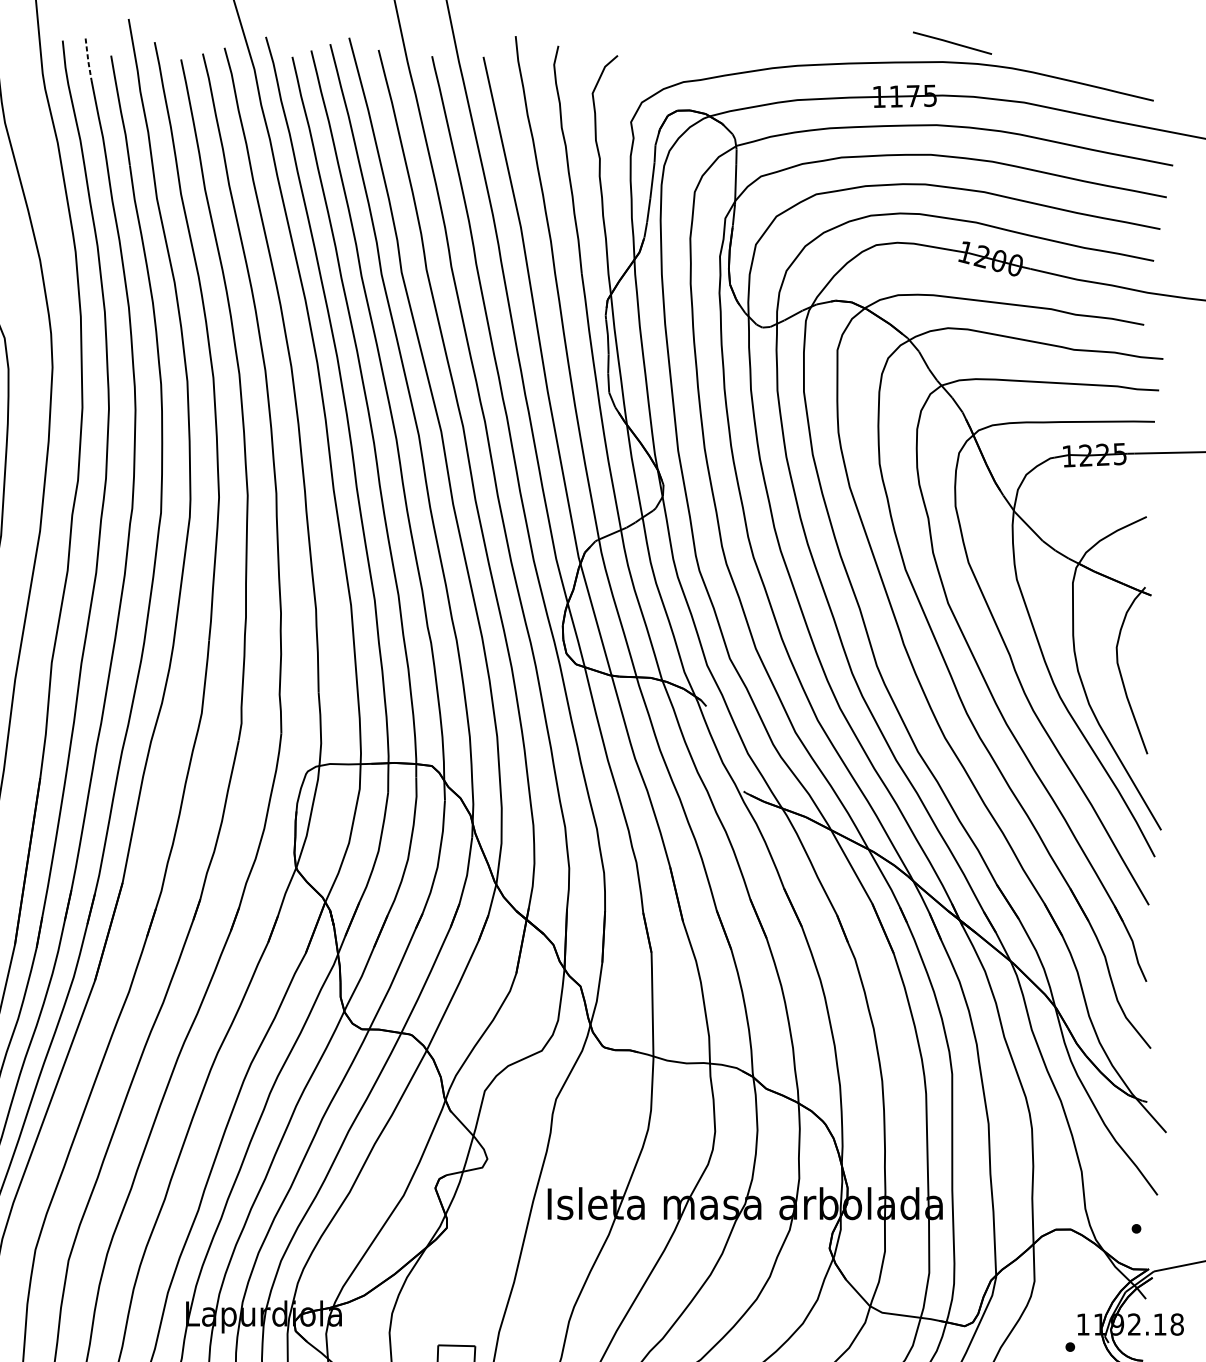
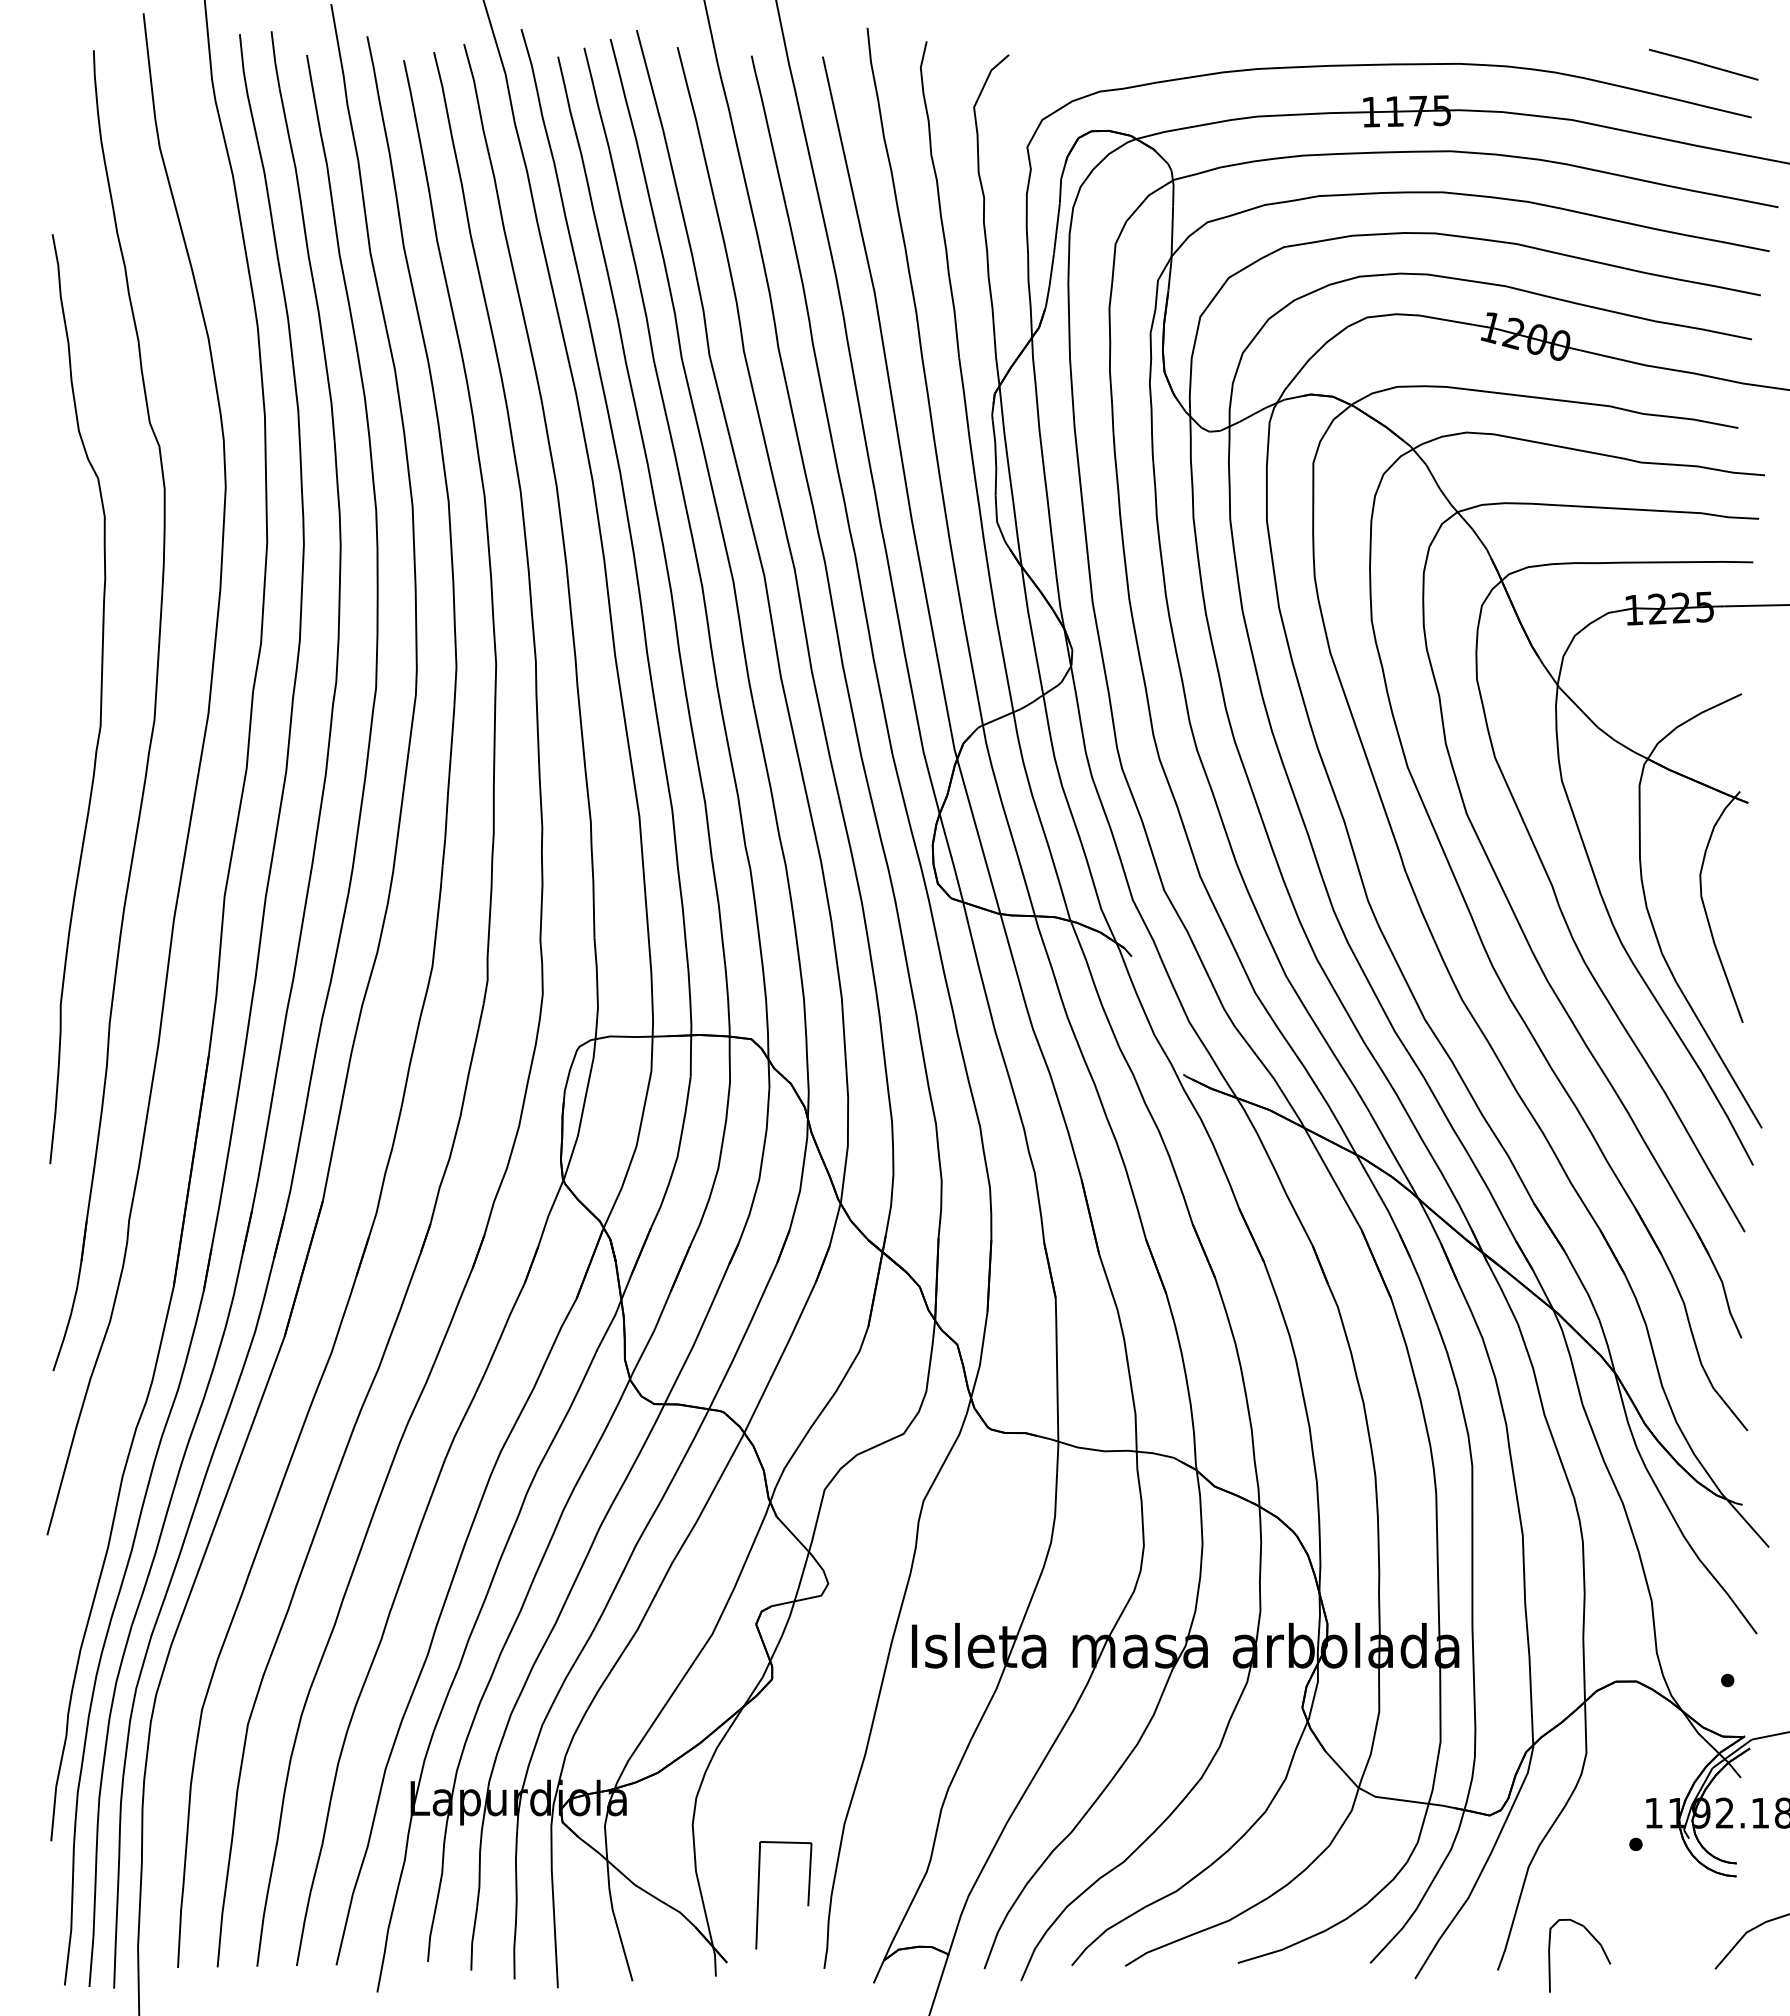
line: (952, 43) -> (1703, 64), moved
line: (88, 59) -> (275, 60), dashed -> solid

